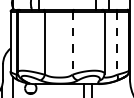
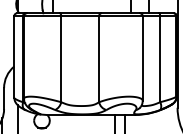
line: (72, 43) -> (99, 59), dashed -> solid
line: (117, 43) -> (160, 59), dashed -> solid

